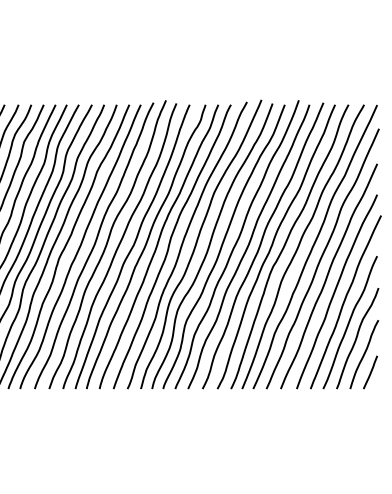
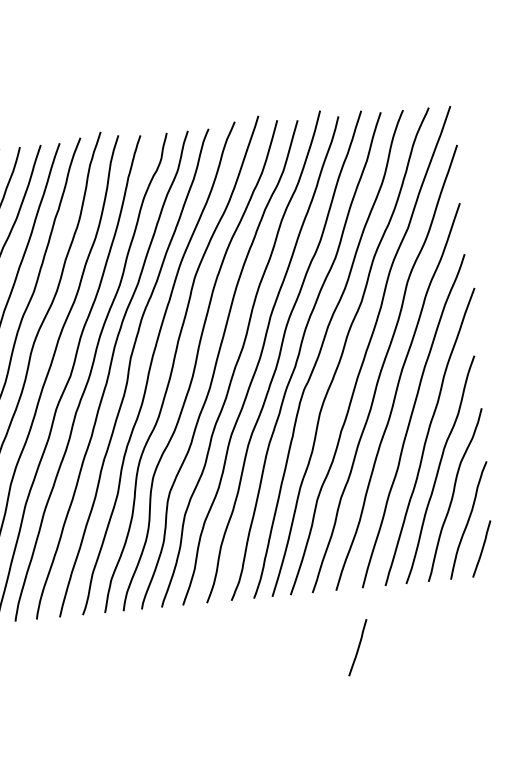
line: (290, 424) -> (357, 647), added

